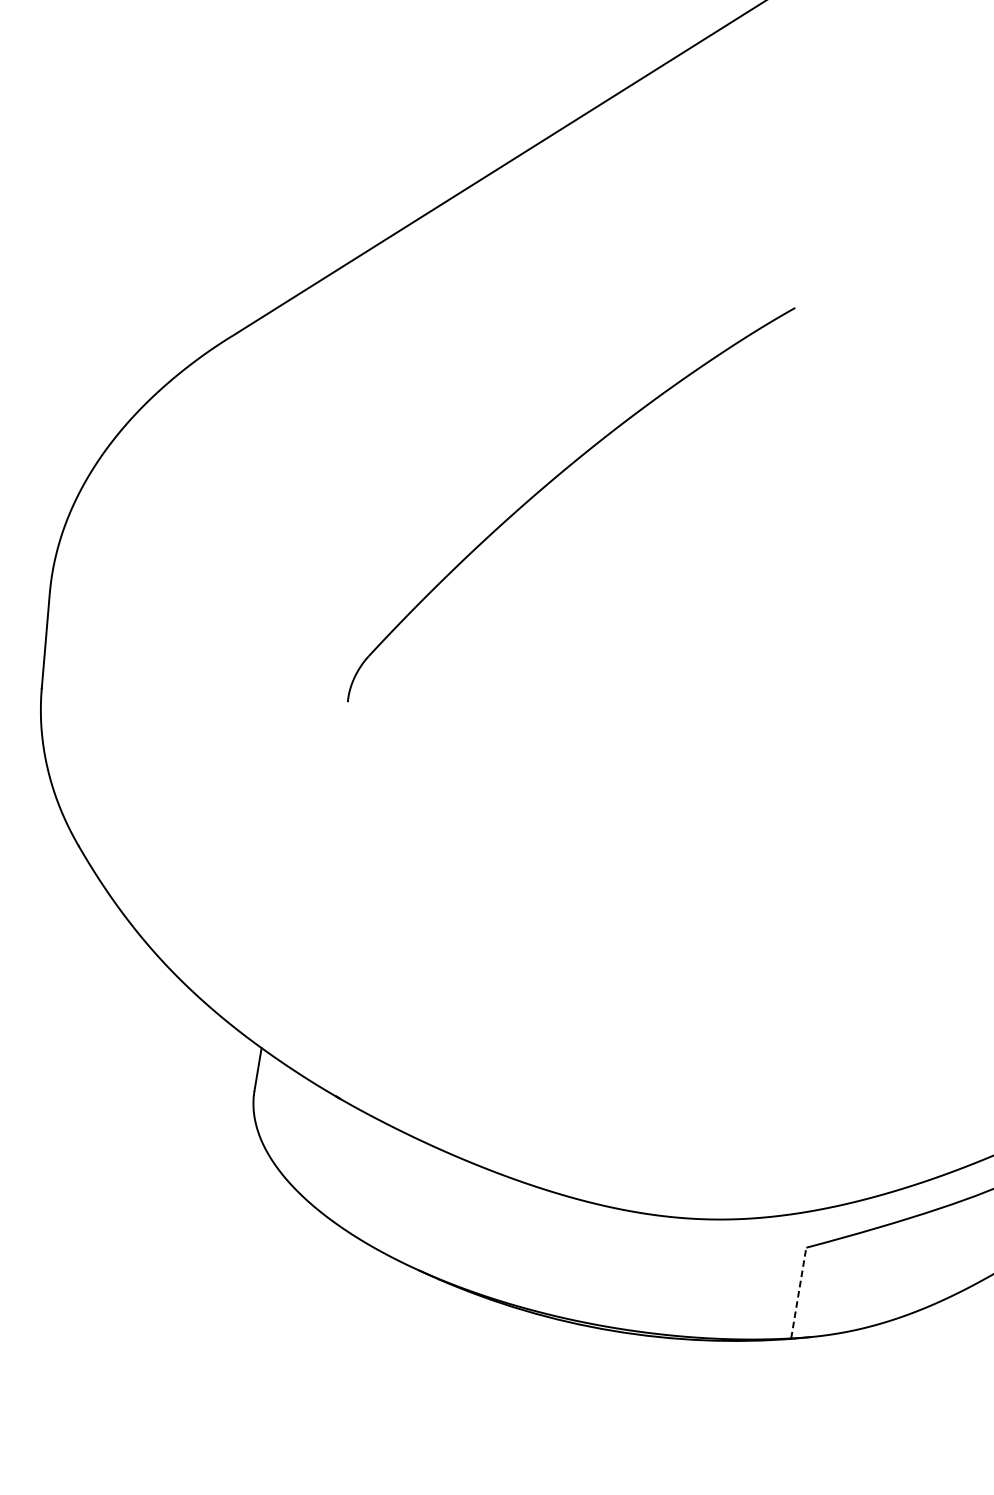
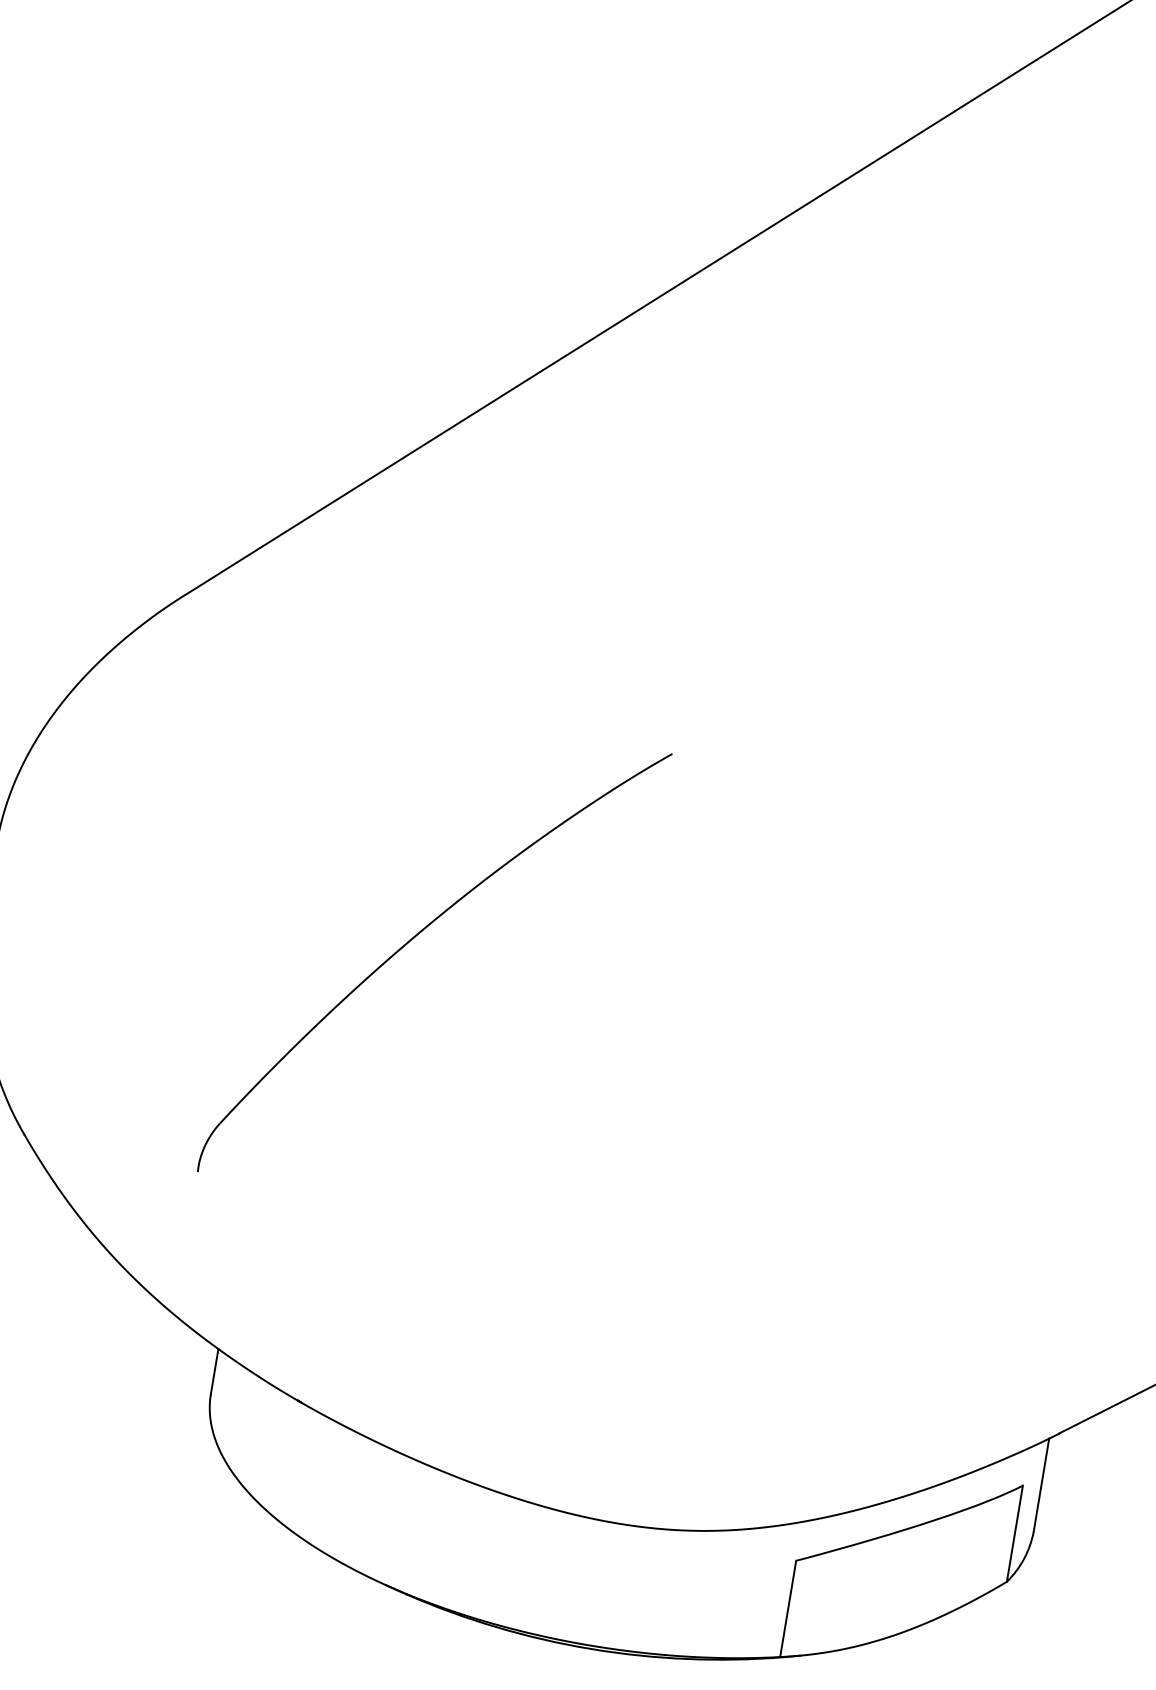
part: (551, 482) -> (413, 939), moved
line: (799, 1292) -> (788, 1608), dashed -> solid

